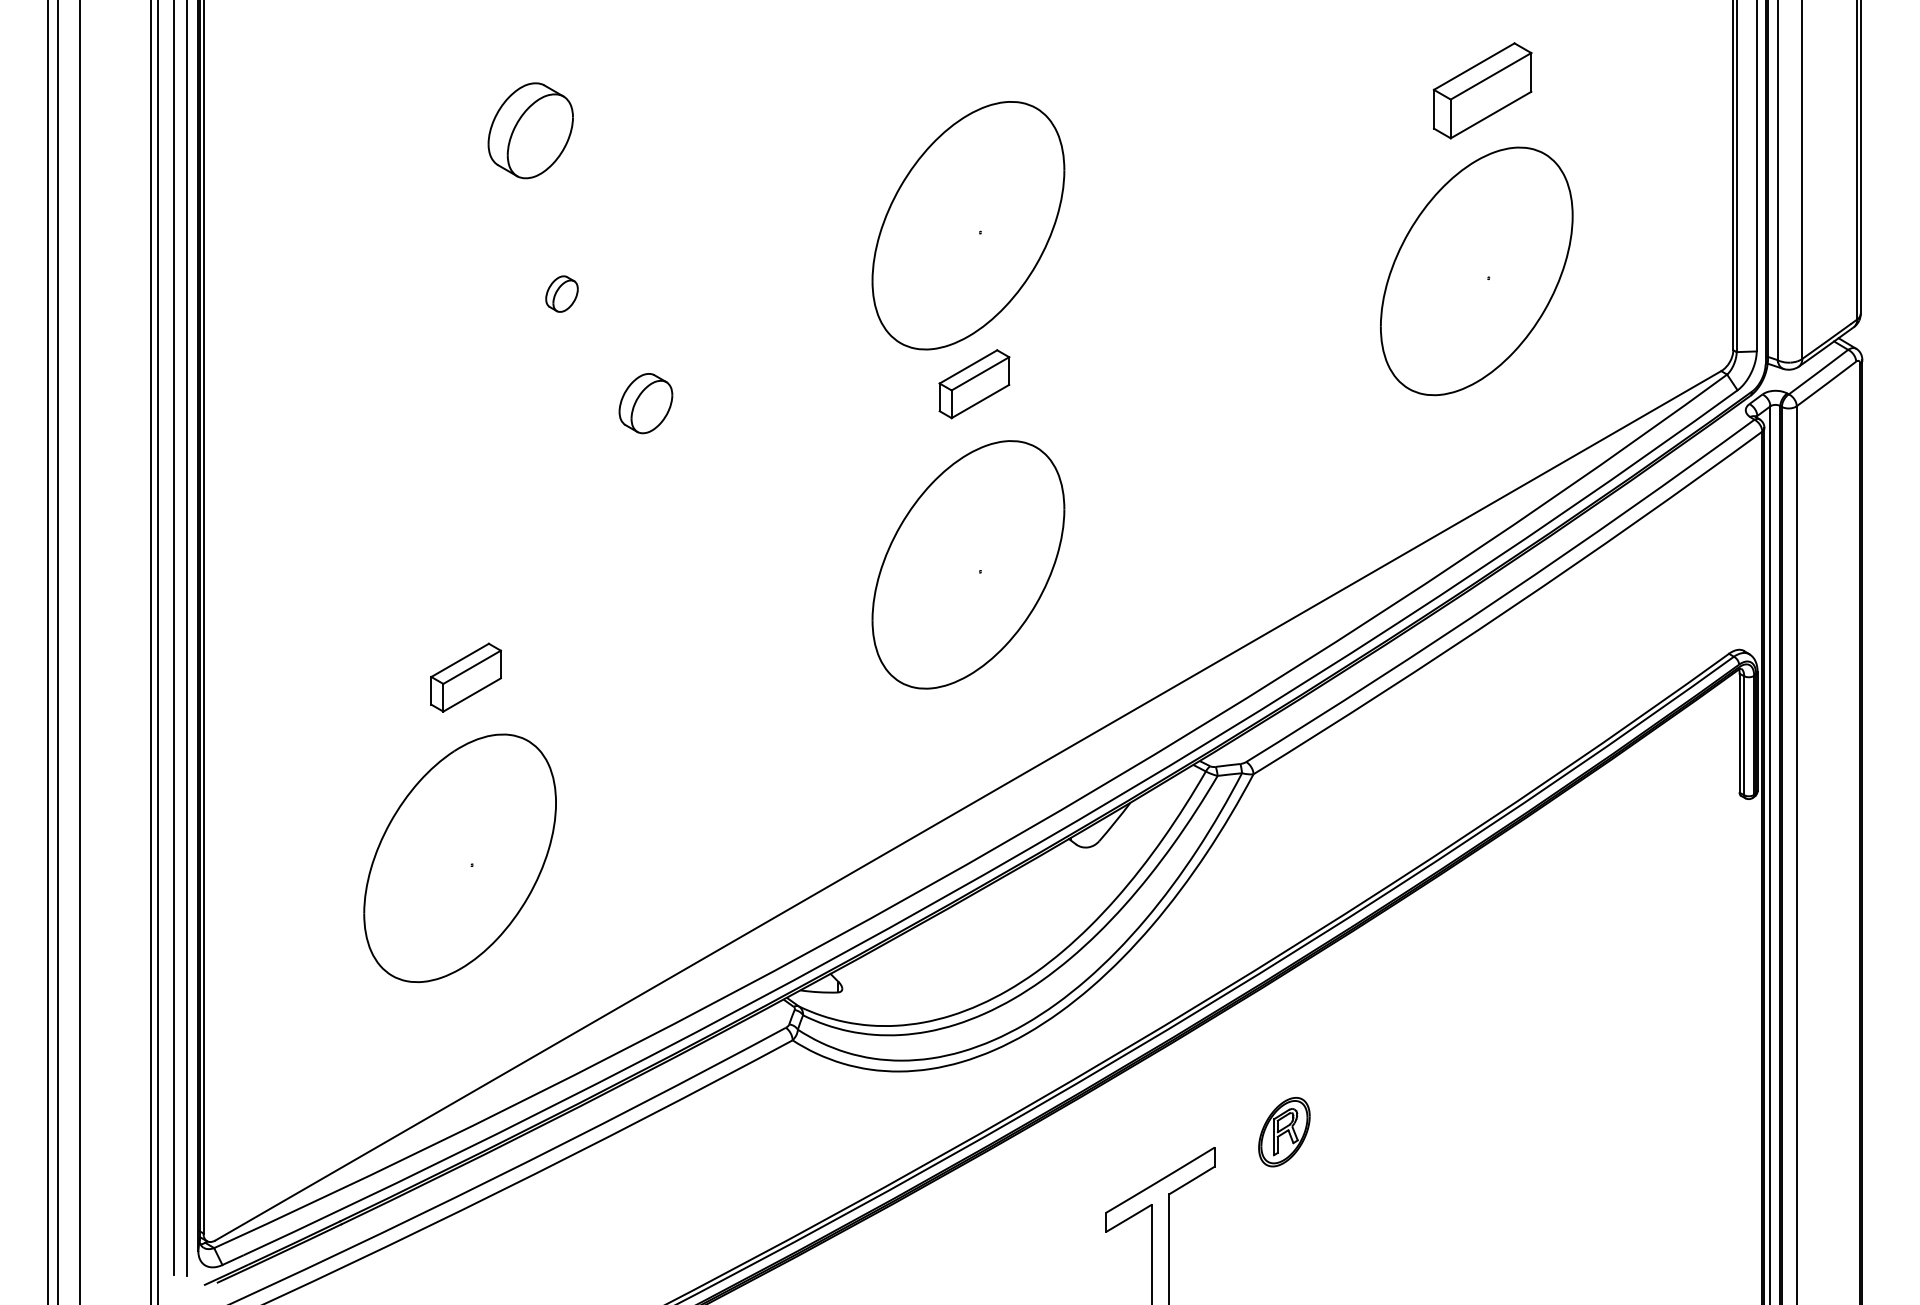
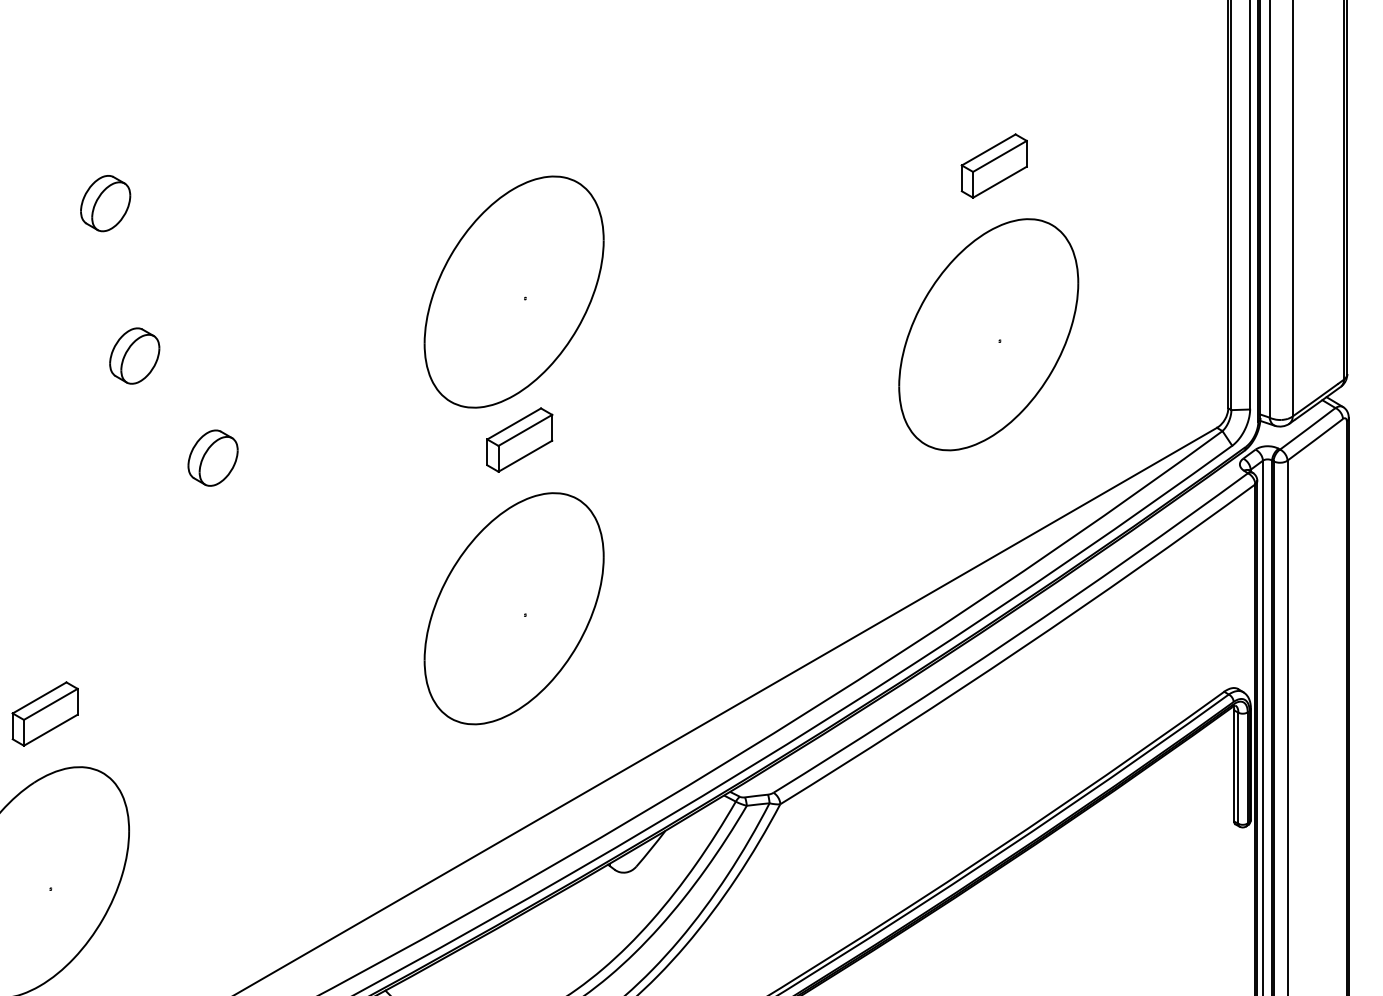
part: (1482, 90) -> (994, 165), size x0.71
part: (530, 130) -> (105, 203), size x0.62
part: (561, 293) -> (134, 355), size x1.67

